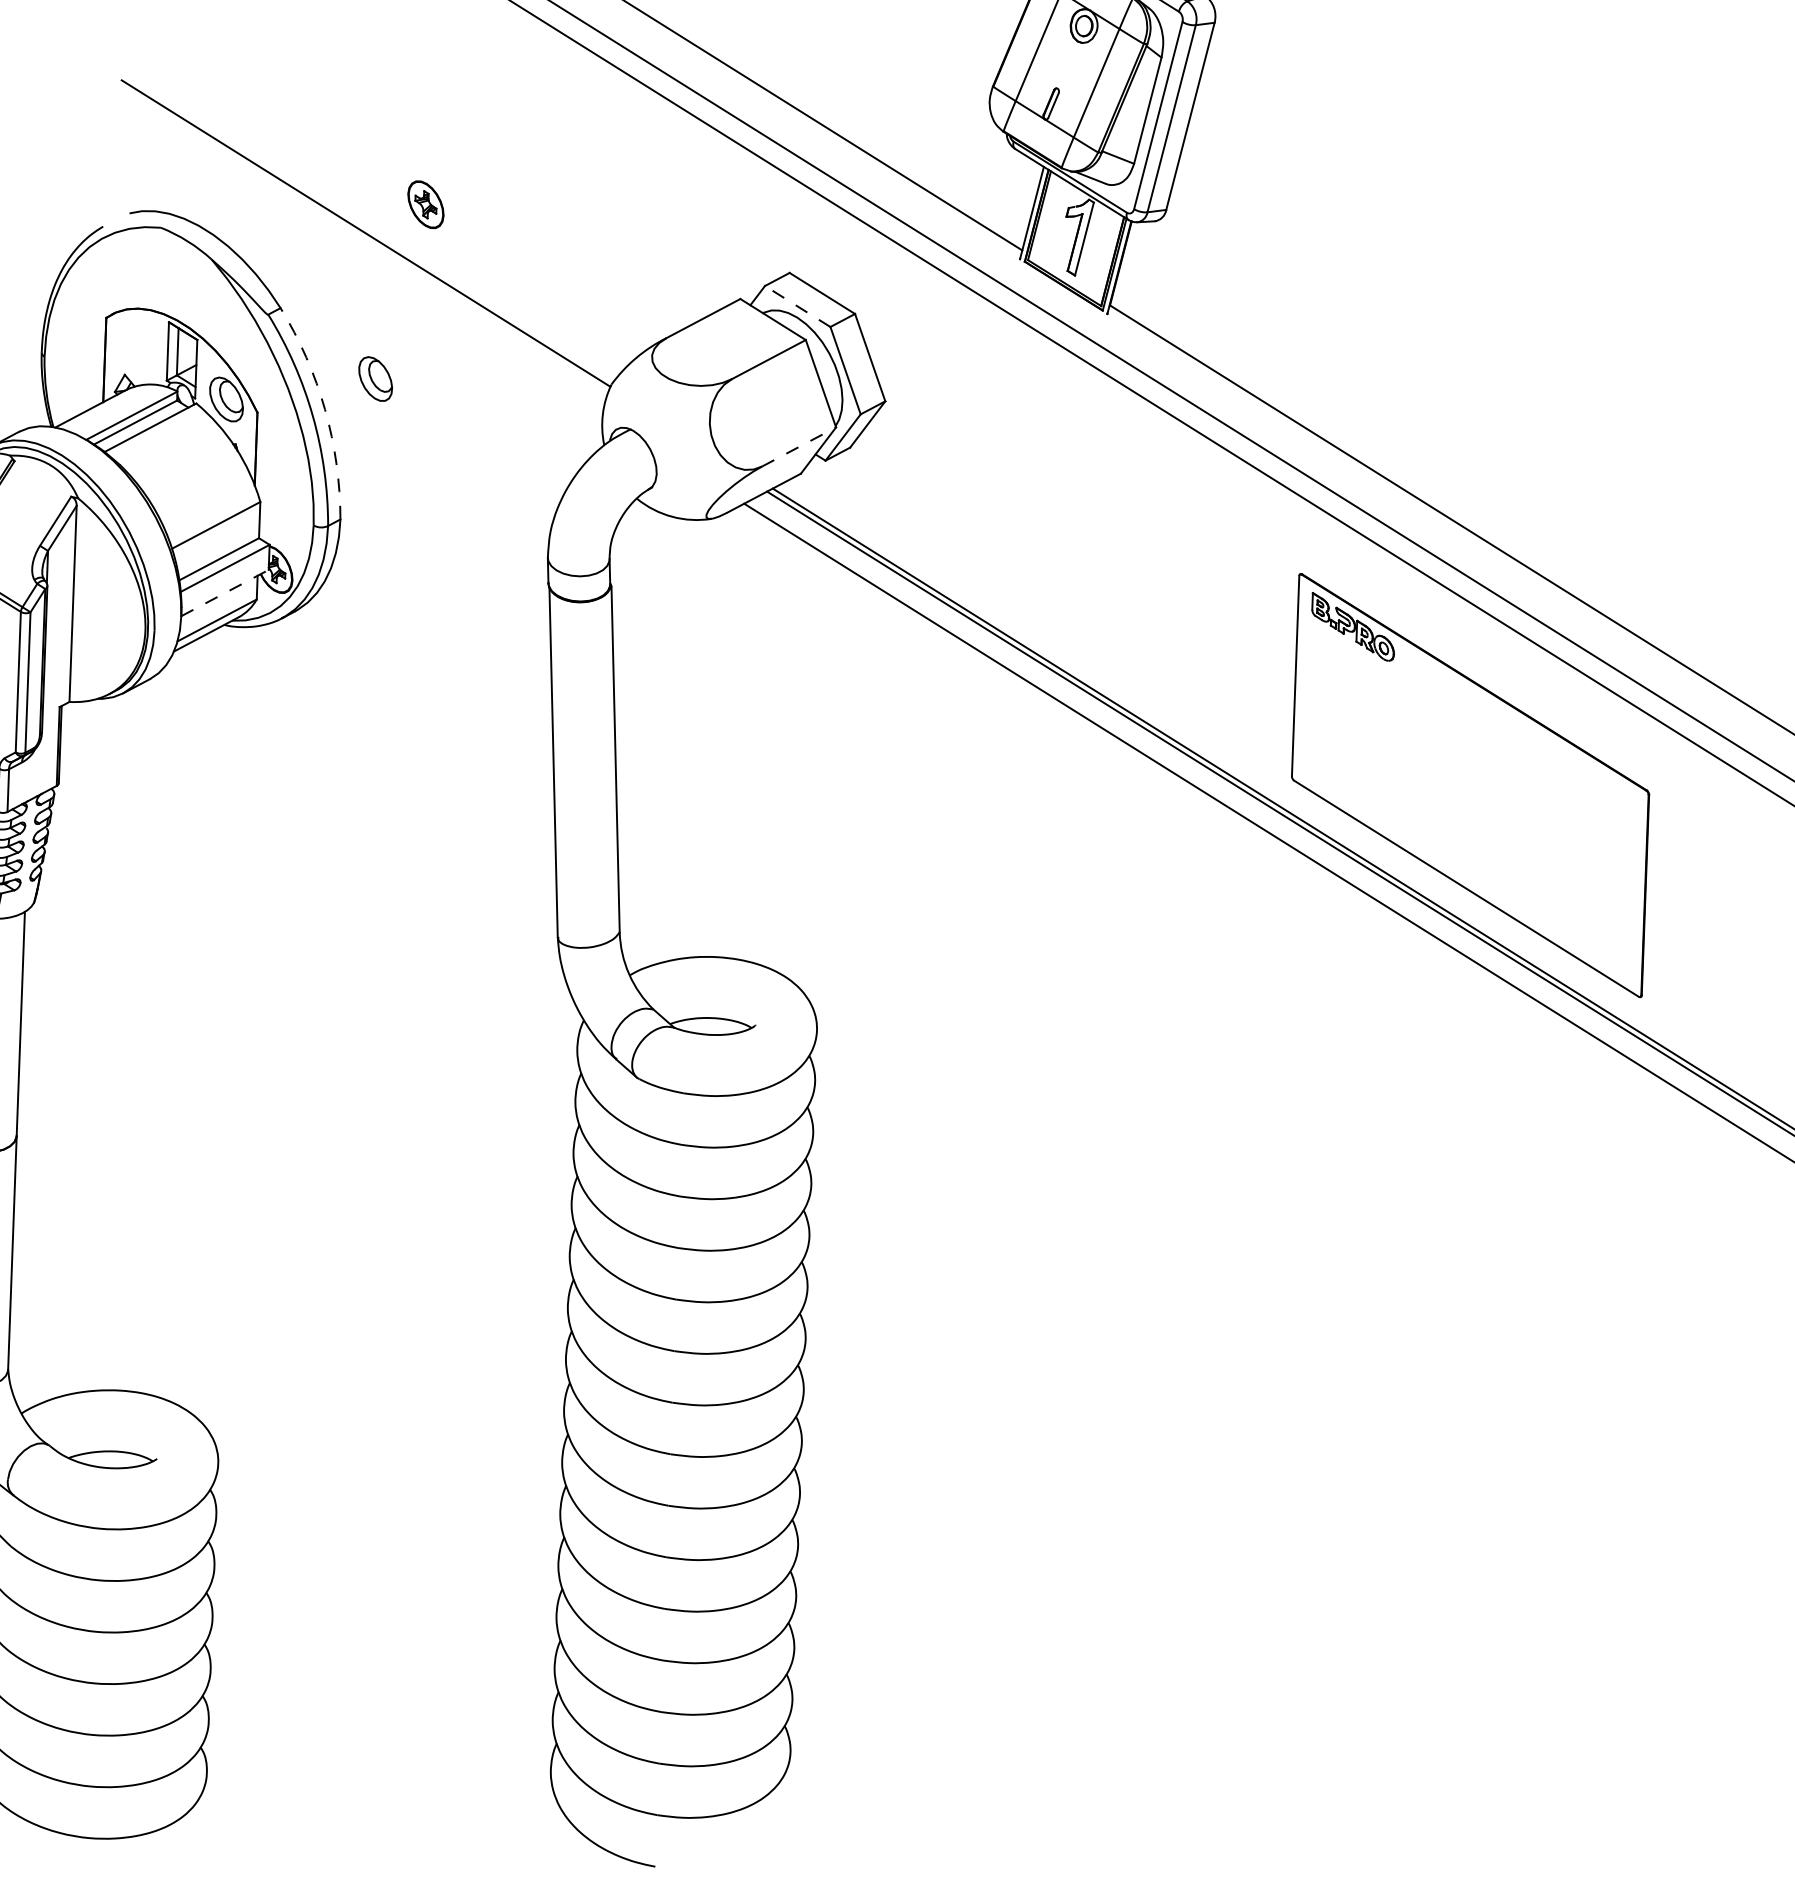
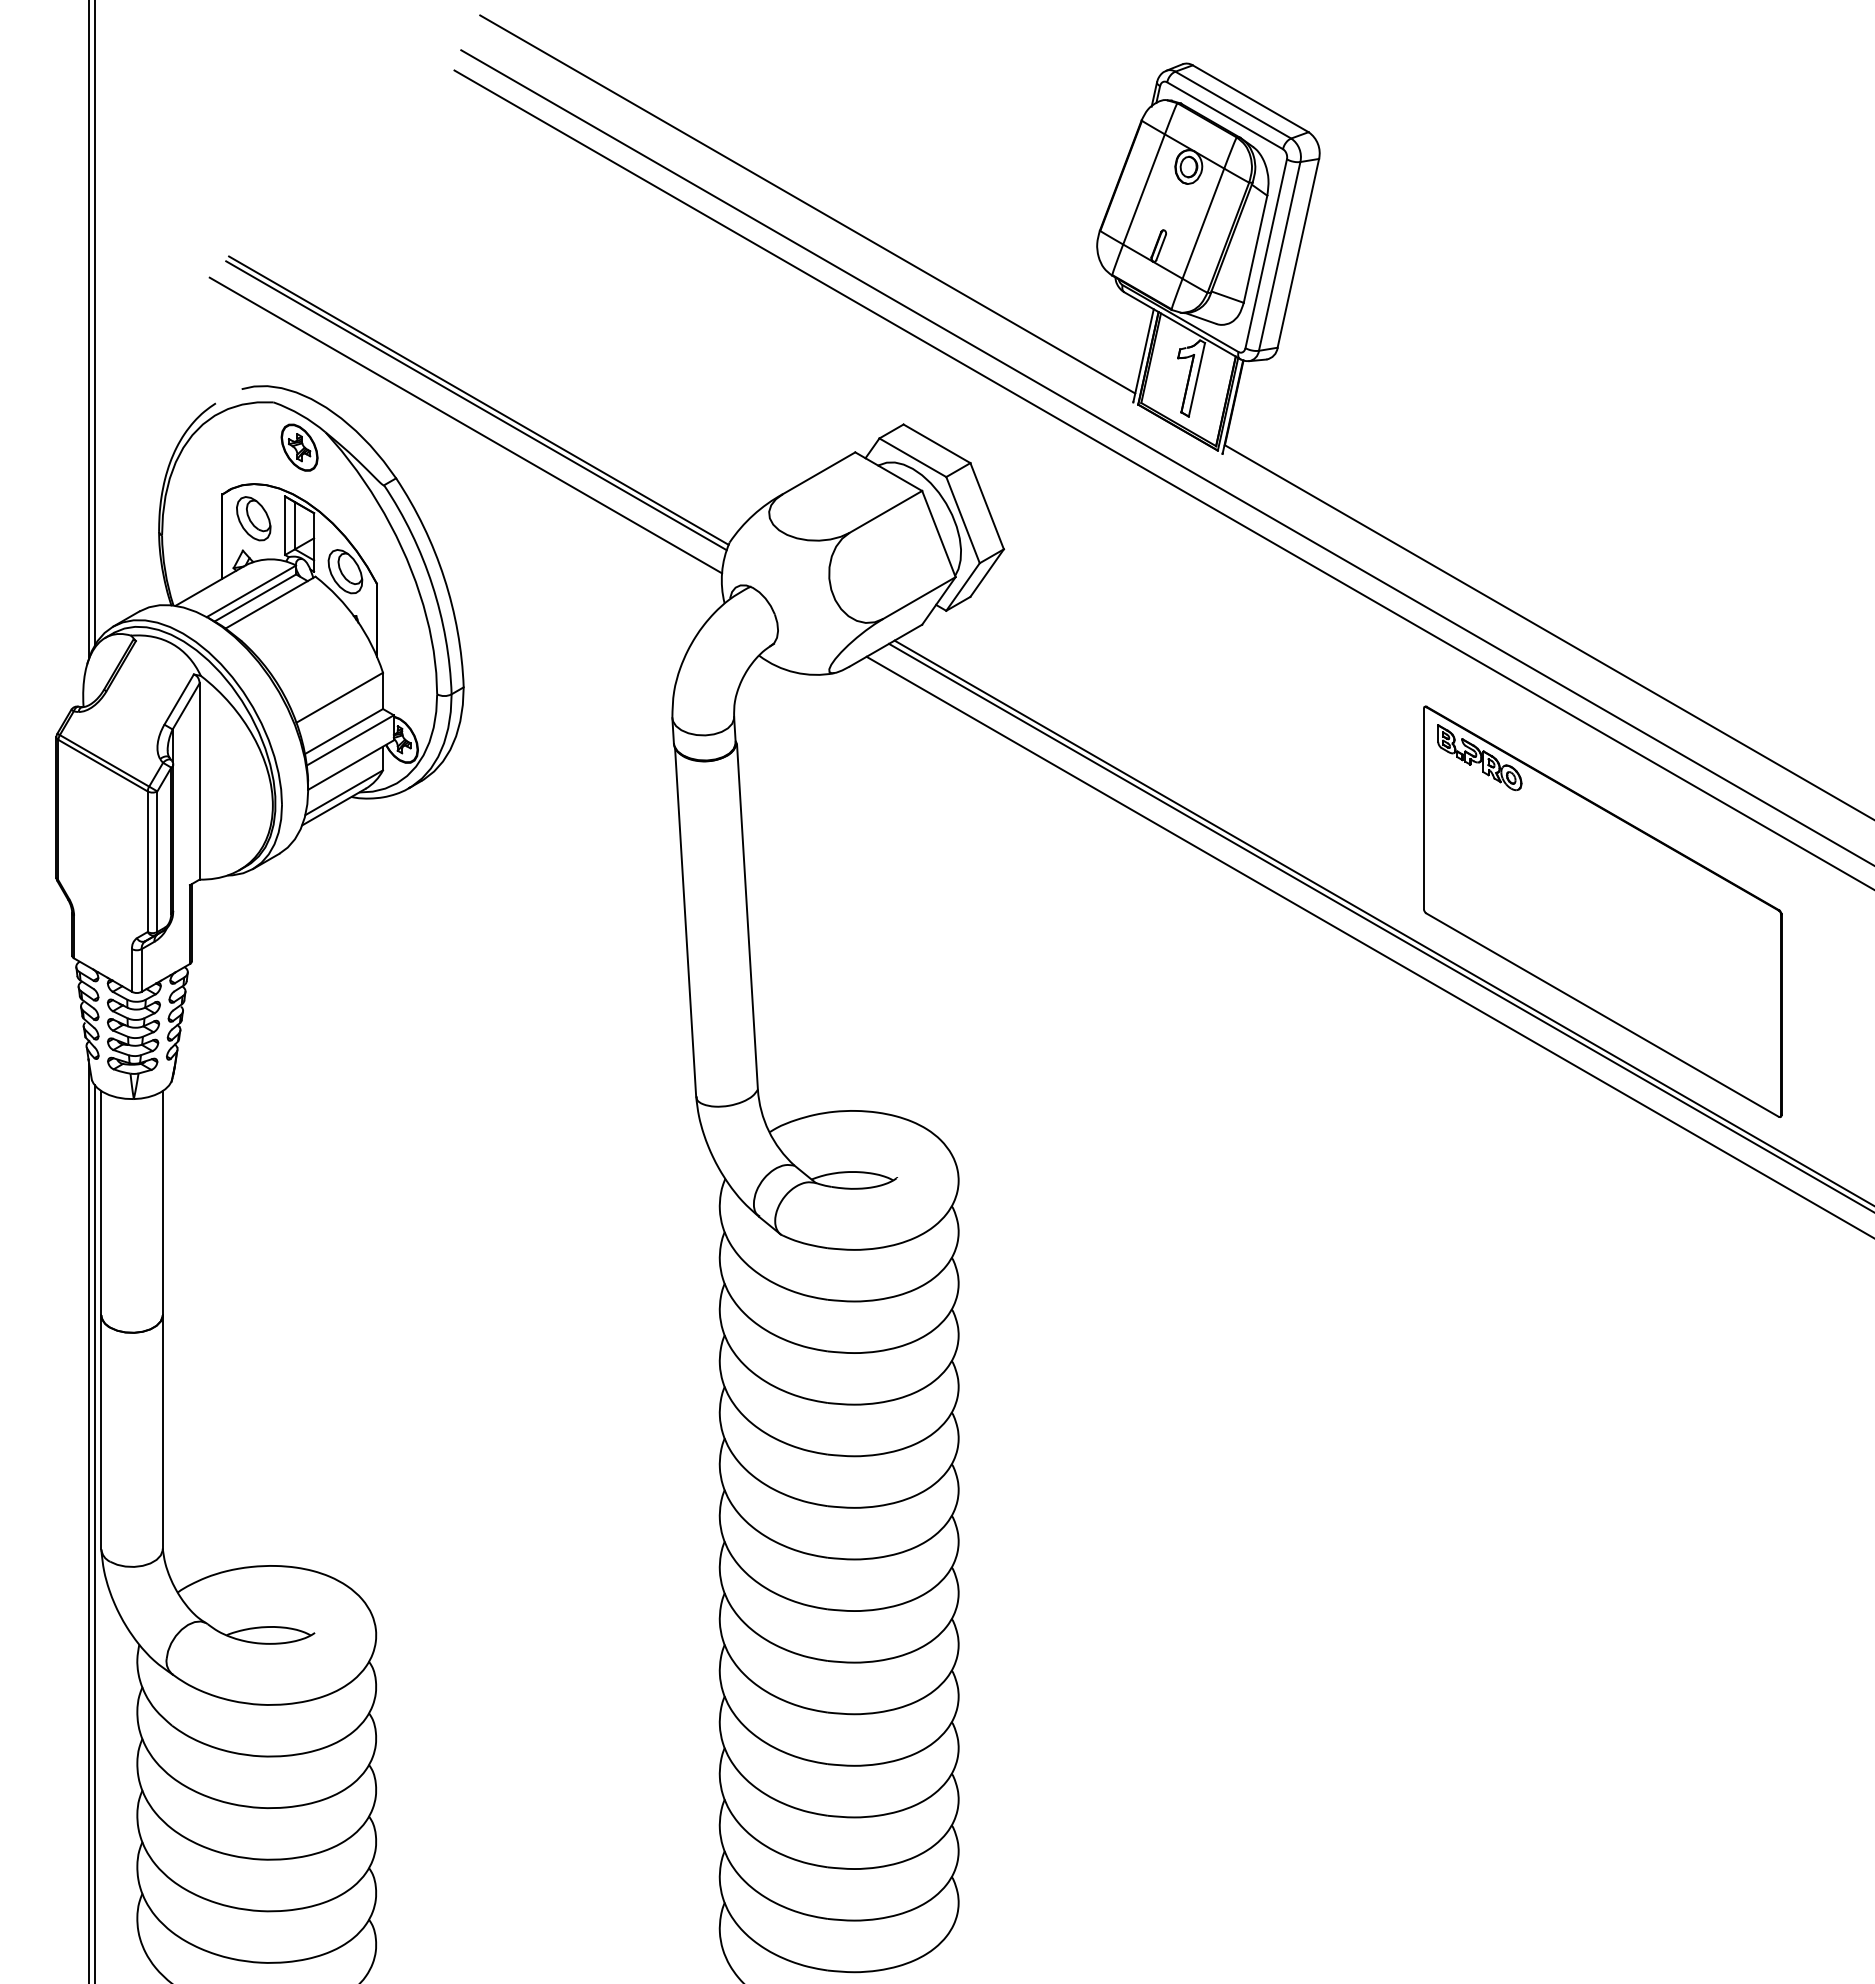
part: (425, 204) -> (299, 447), moved
line: (363, 238) -> (476, 405), added
line: (351, 257) -> (465, 425), added
line: (797, 306) -> (912, 457), dashed -> solid
part: (375, 378) -> (253, 518), moved
arc: (325, 410) -> (444, 578), dashed -> solid
line: (799, 447) -> (919, 598), dashed -> solid
line: (225, 592) -> (351, 764), dashed -> solid

